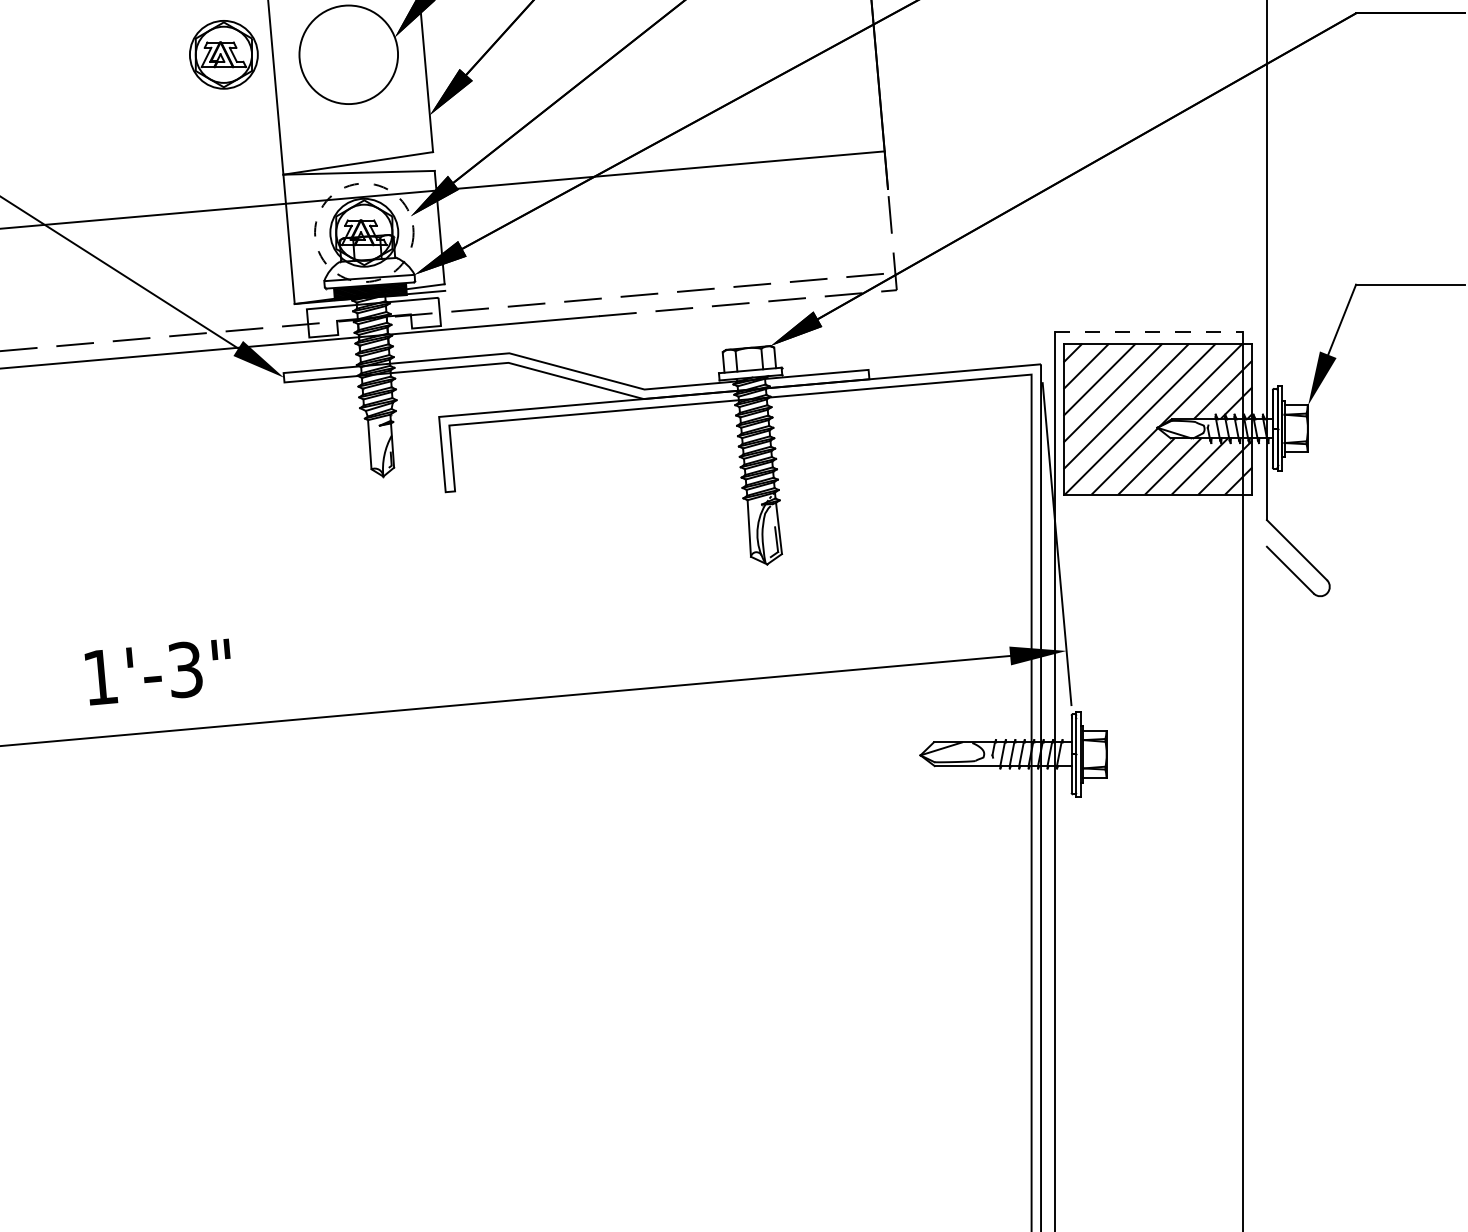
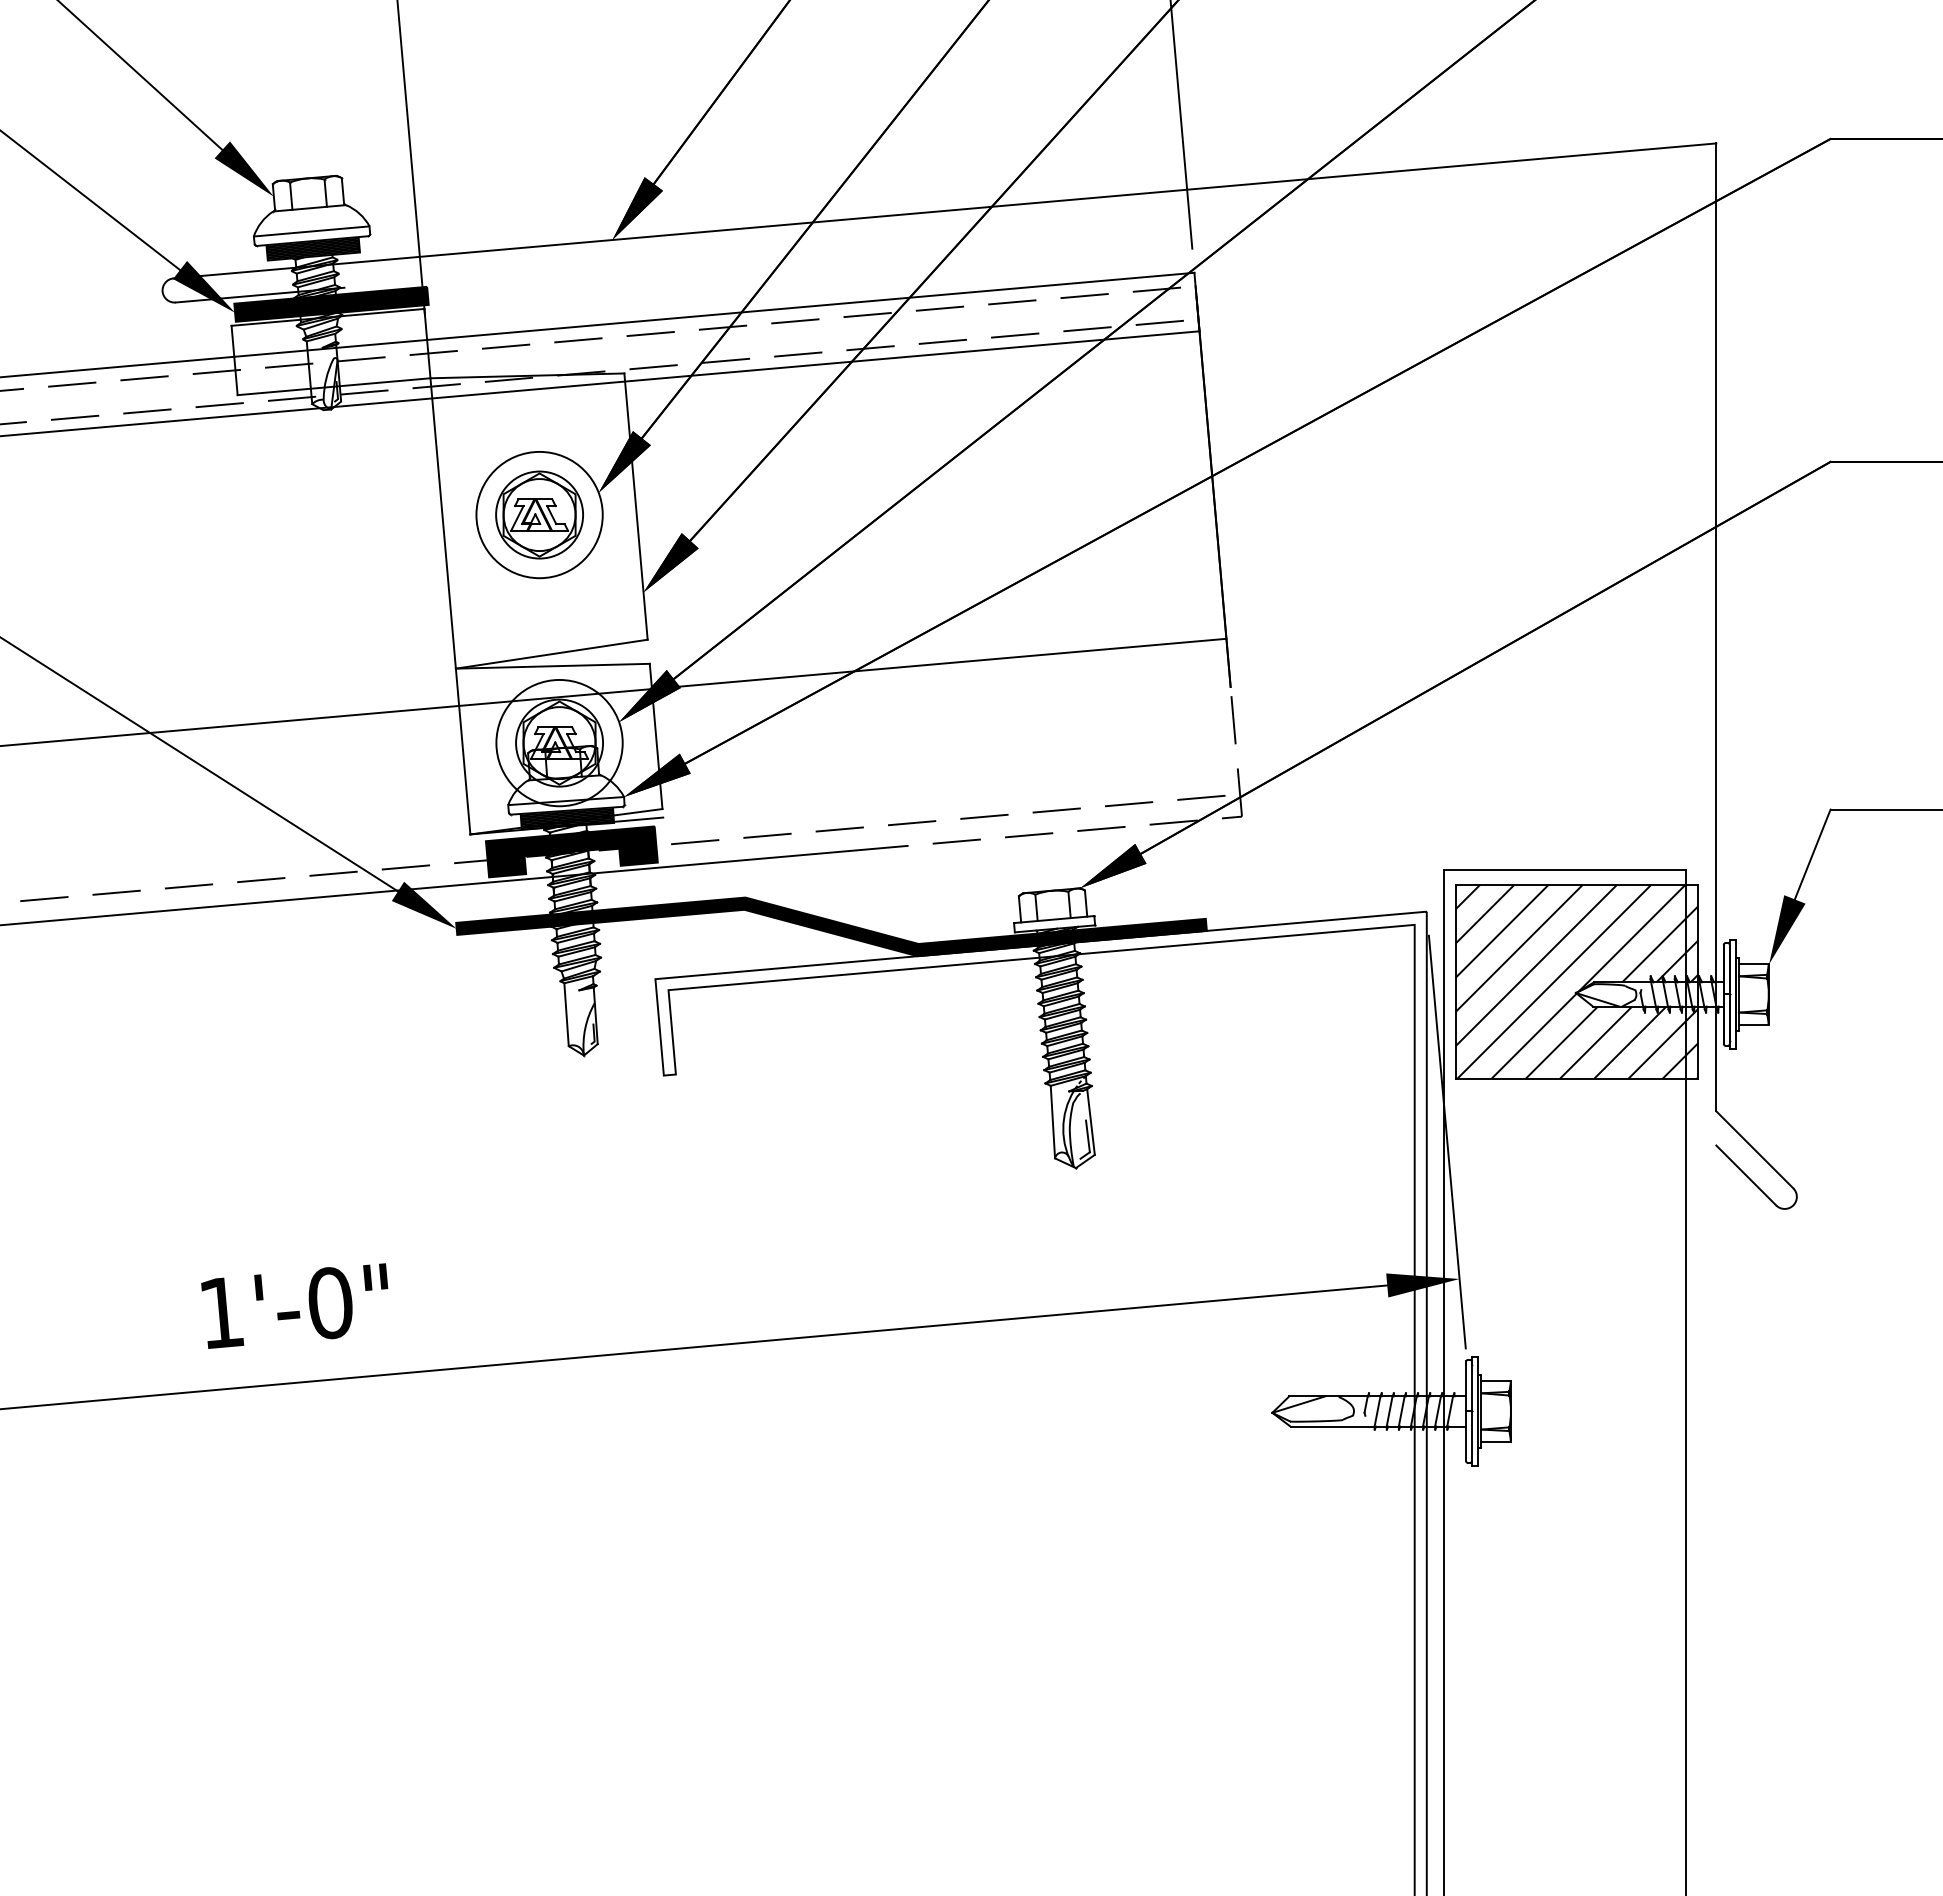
part: (223, 54) -> (539, 514), moved
circle: (364, 232) -> (559, 742), dashed -> solid
fill: (373, 317) -> (571, 851), added
line: (1149, 332) -> (1565, 870), dashed -> solid
fill: (576, 375) -> (831, 926), added
text: (185, 670) -> (330, 1303), 1'-3" -> 1'-0"

